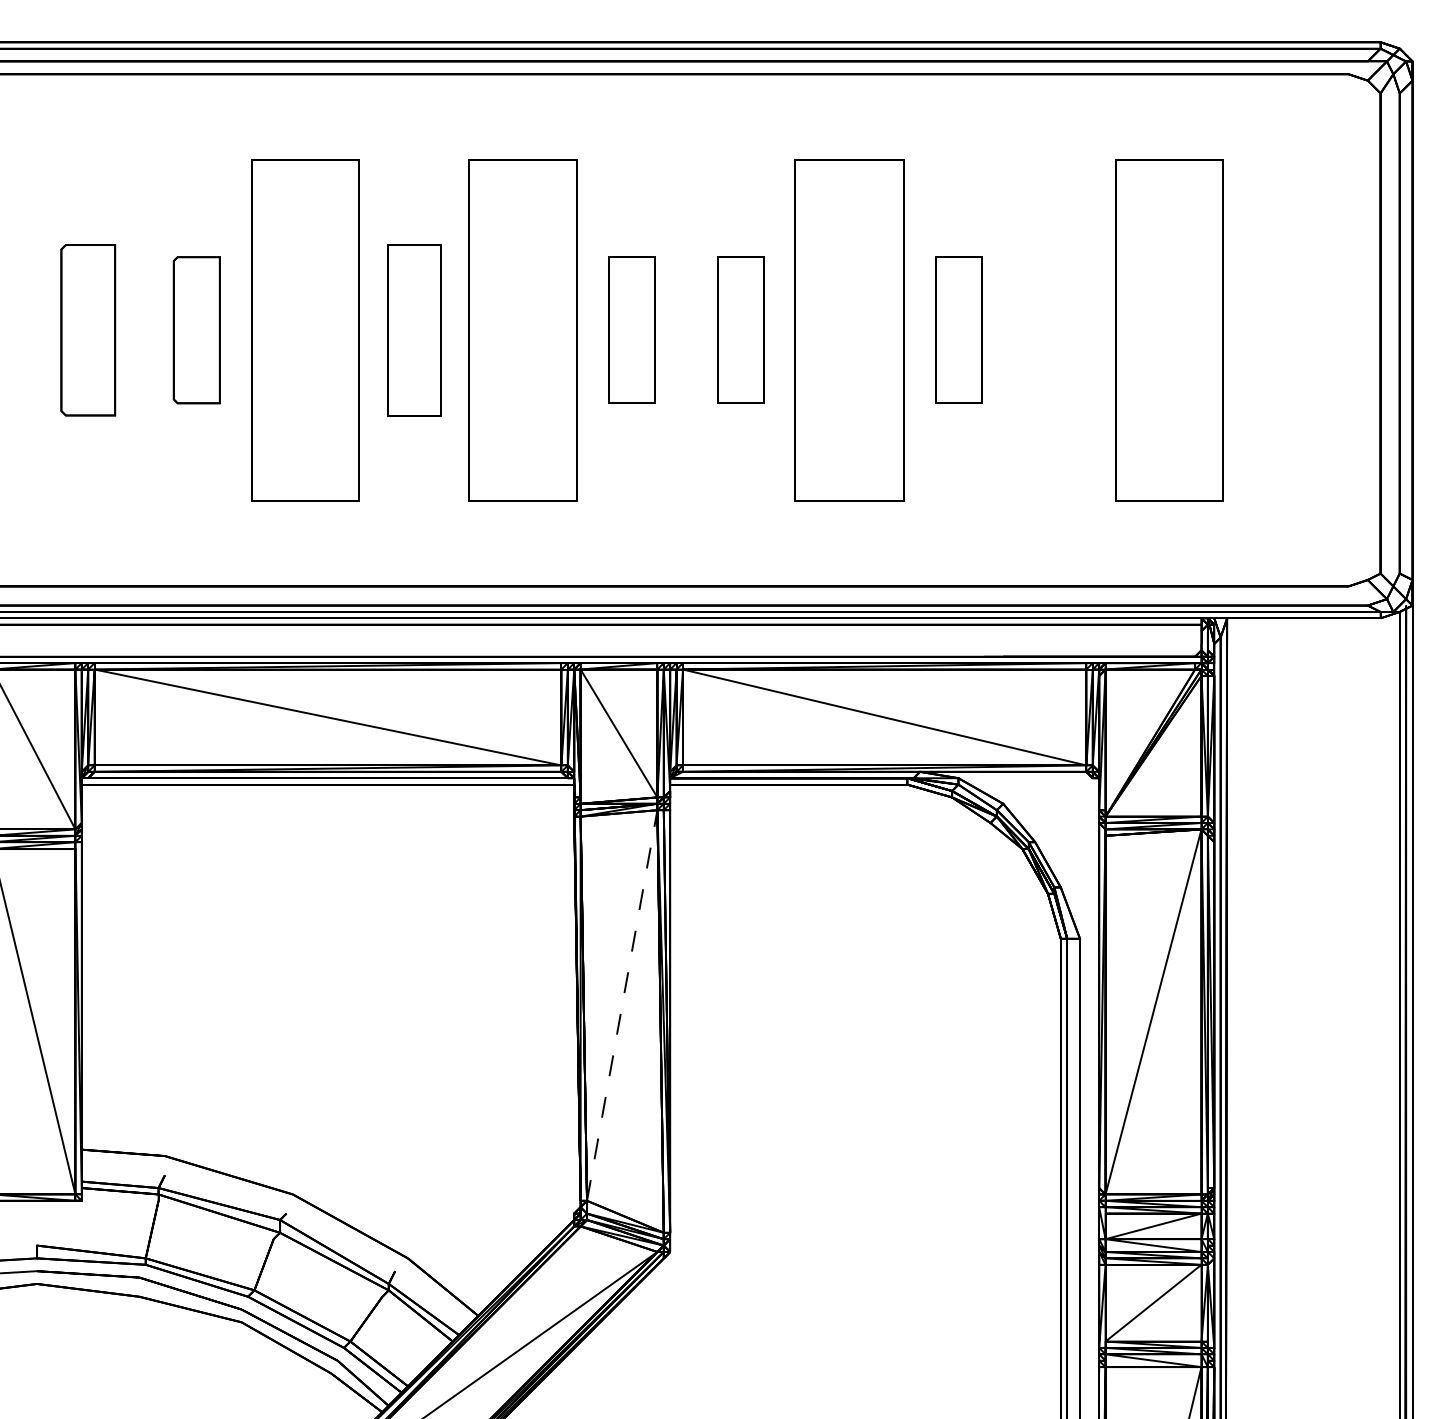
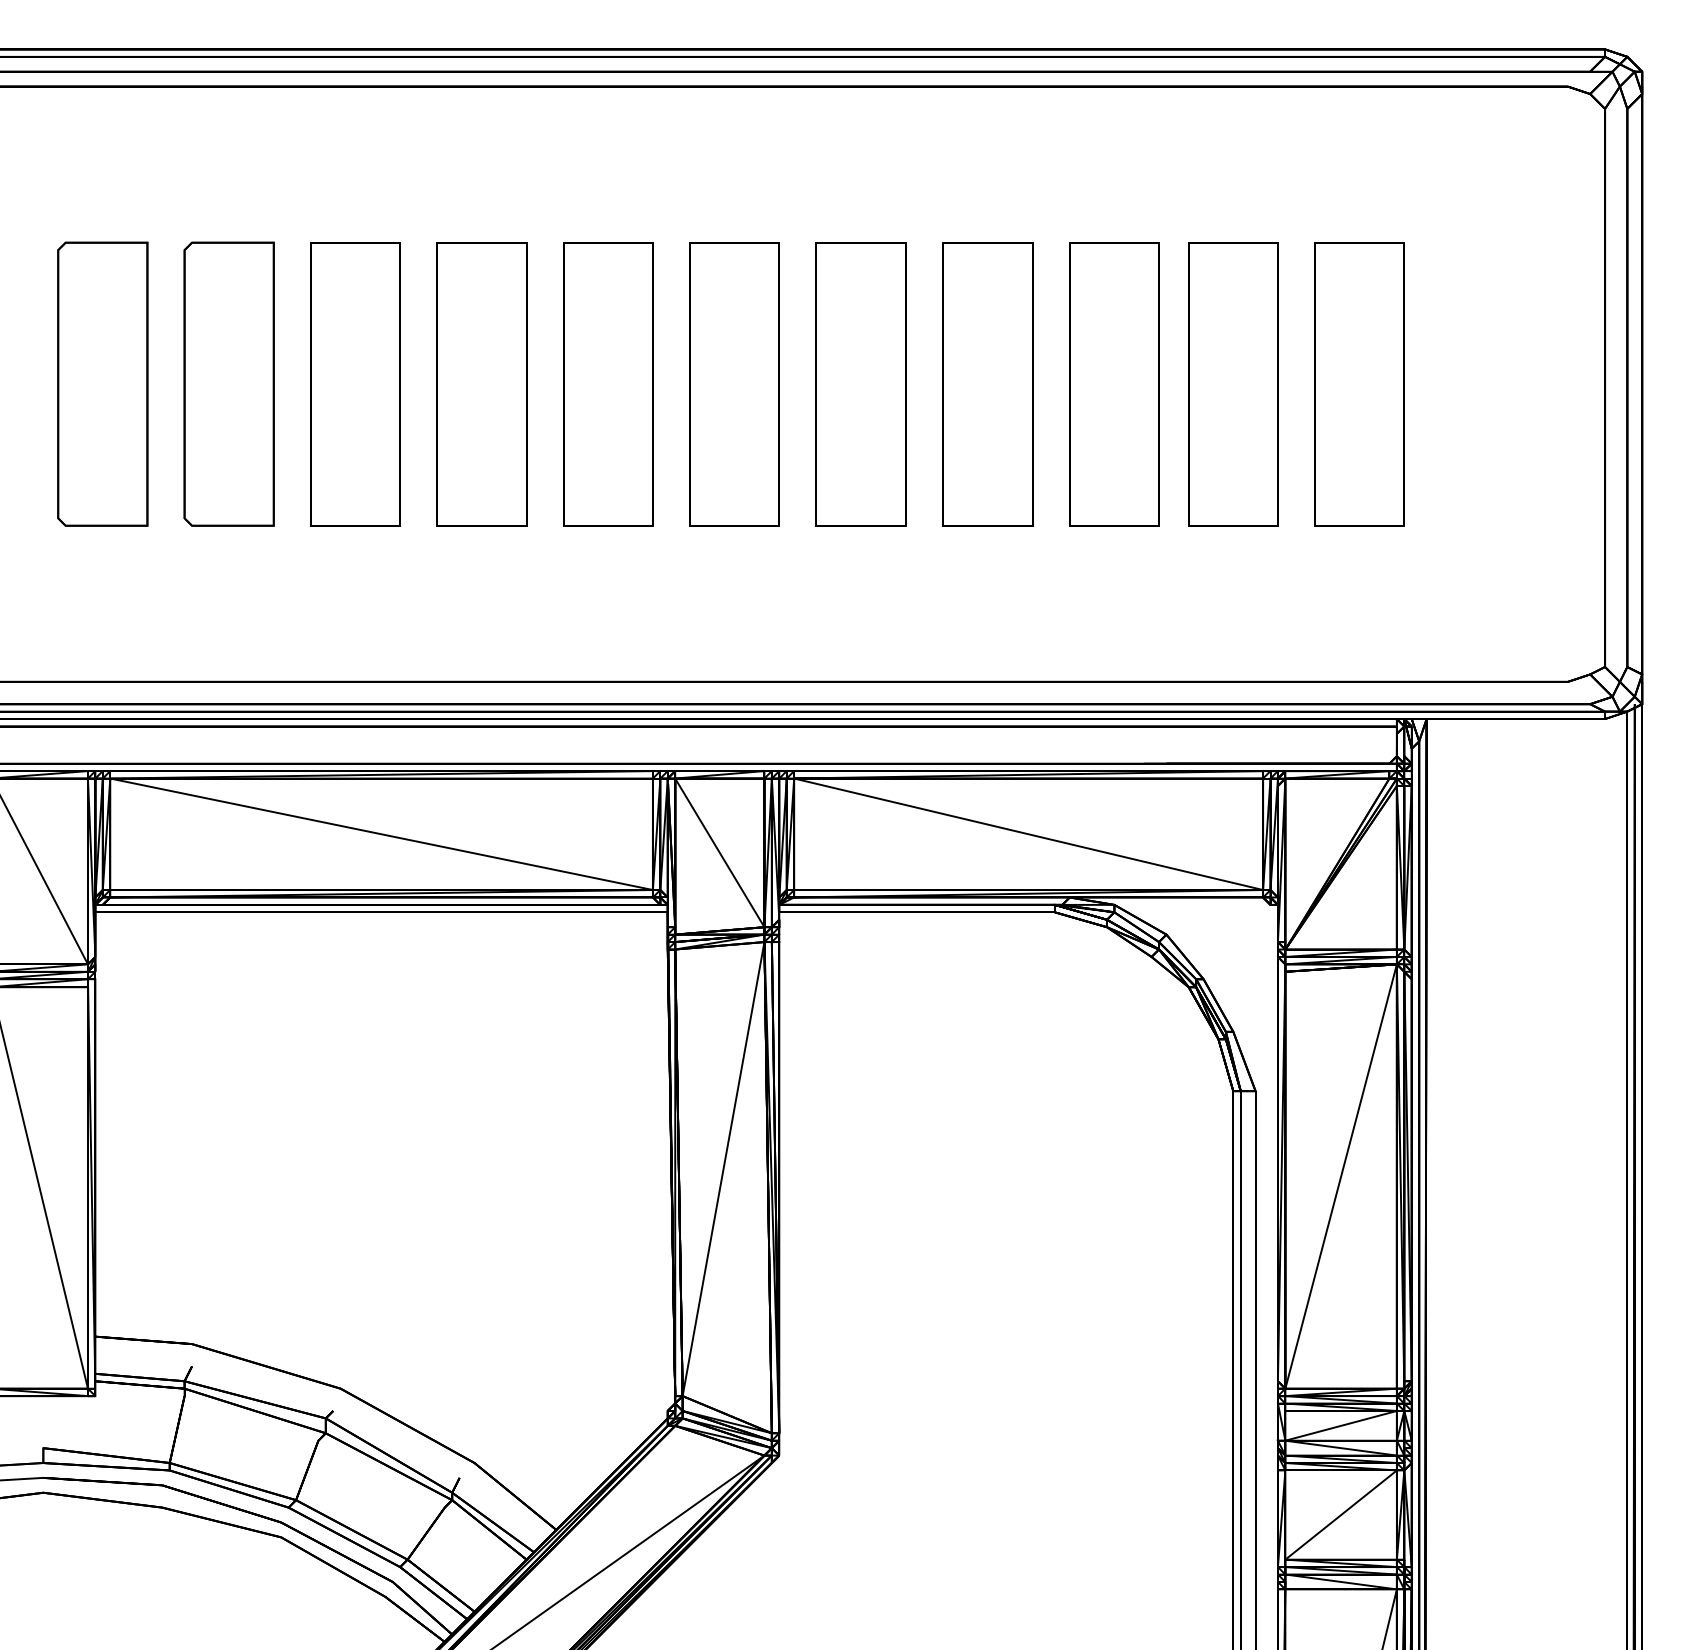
part: (87, 329) -> (102, 383), size x1.43
part: (196, 329) -> (228, 383), size x1.67
part: (305, 330) -> (355, 384), size x0.71
part: (413, 330) -> (481, 384), size x1.43
part: (523, 330) -> (608, 384), size x0.71
part: (631, 330) -> (734, 384), size x1.67
part: (740, 330) -> (860, 384), size x1.67
part: (849, 330) -> (987, 384), size x0.71
part: (958, 330) -> (1114, 384), size x1.67
part: (1060, 330) -> (1233, 384), added
part: (1169, 330) -> (1359, 384), size x0.71
line: (622, 1005) -> (723, 1169), dashed -> solid

